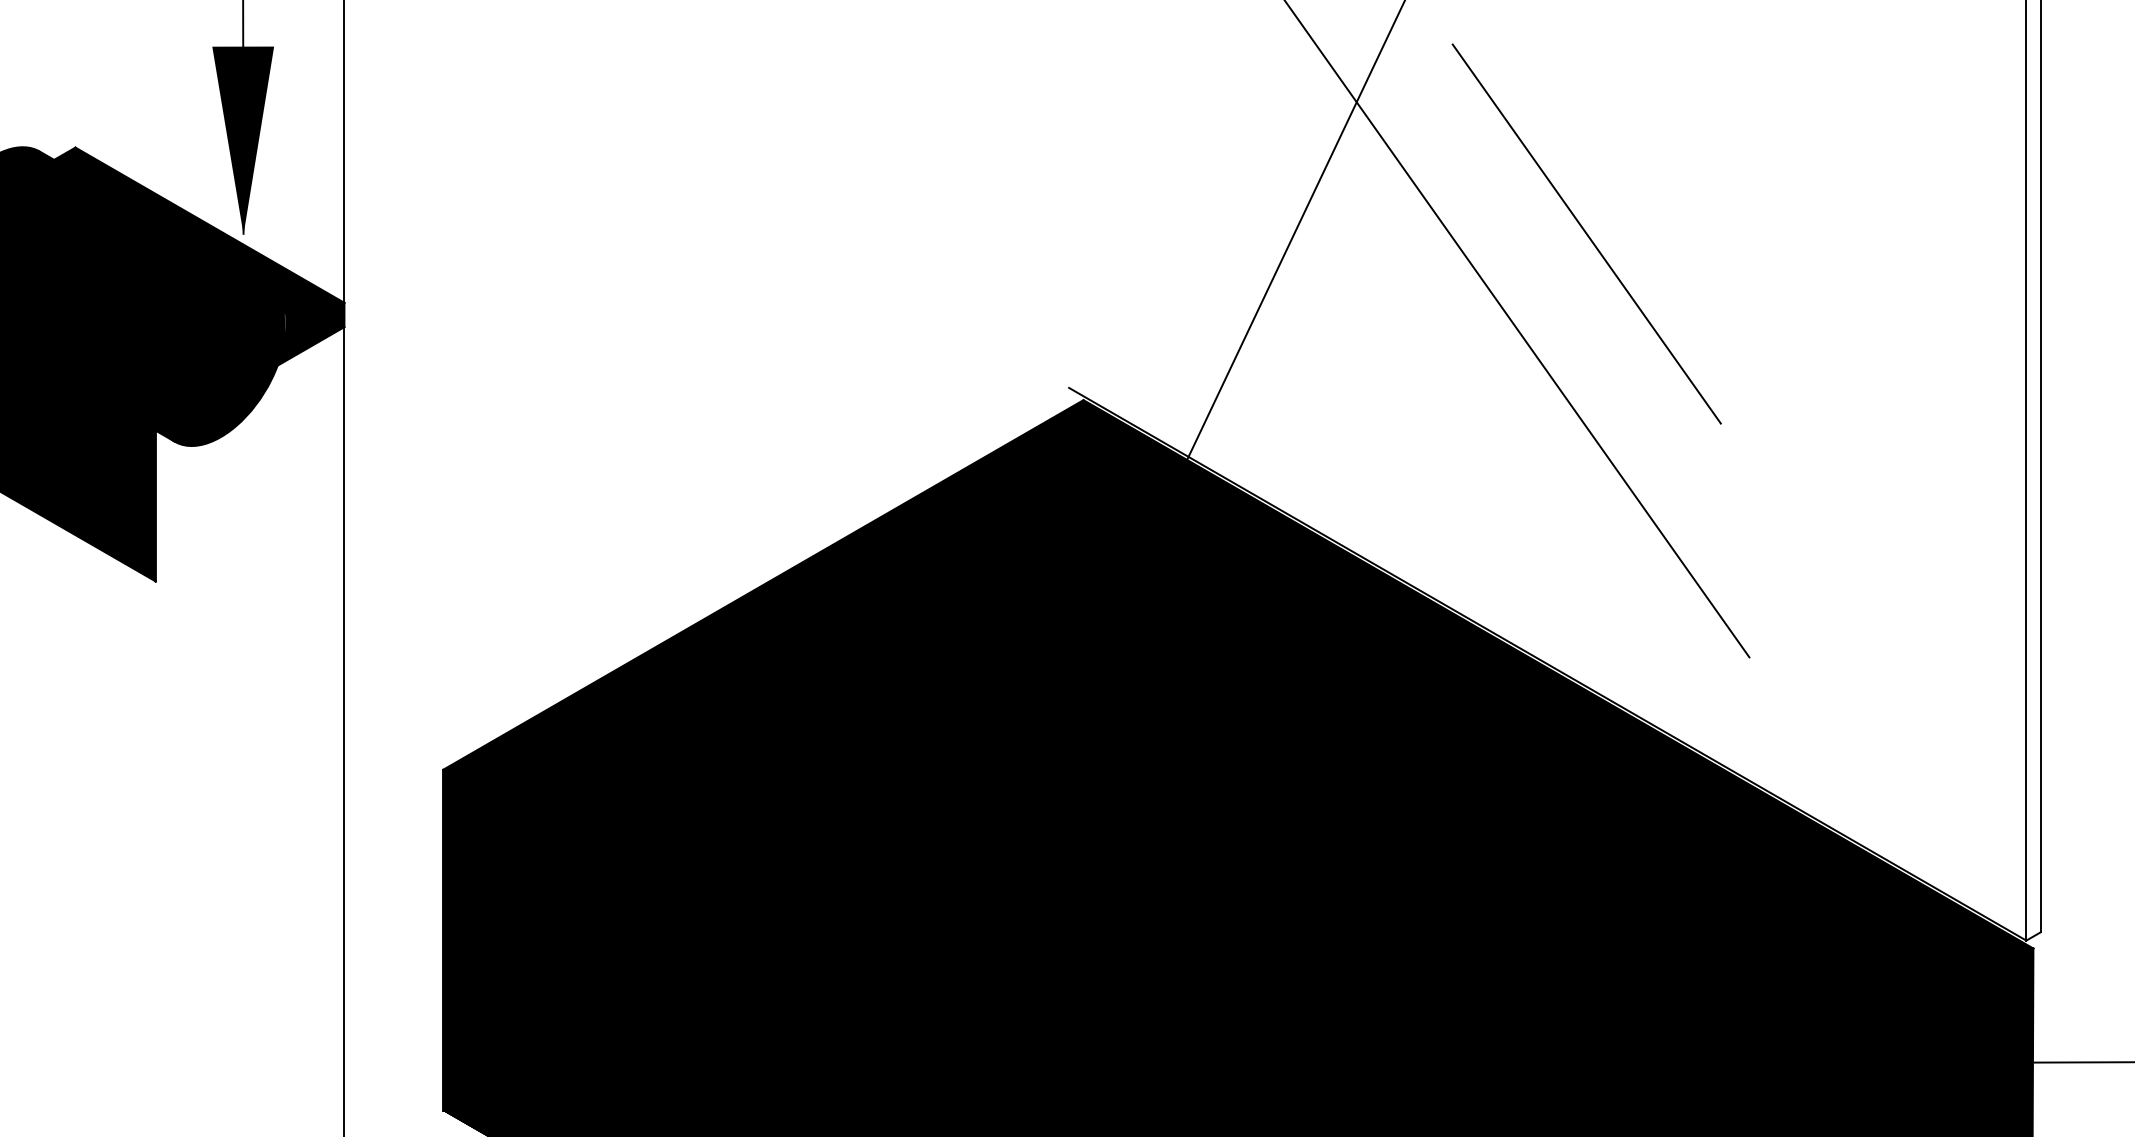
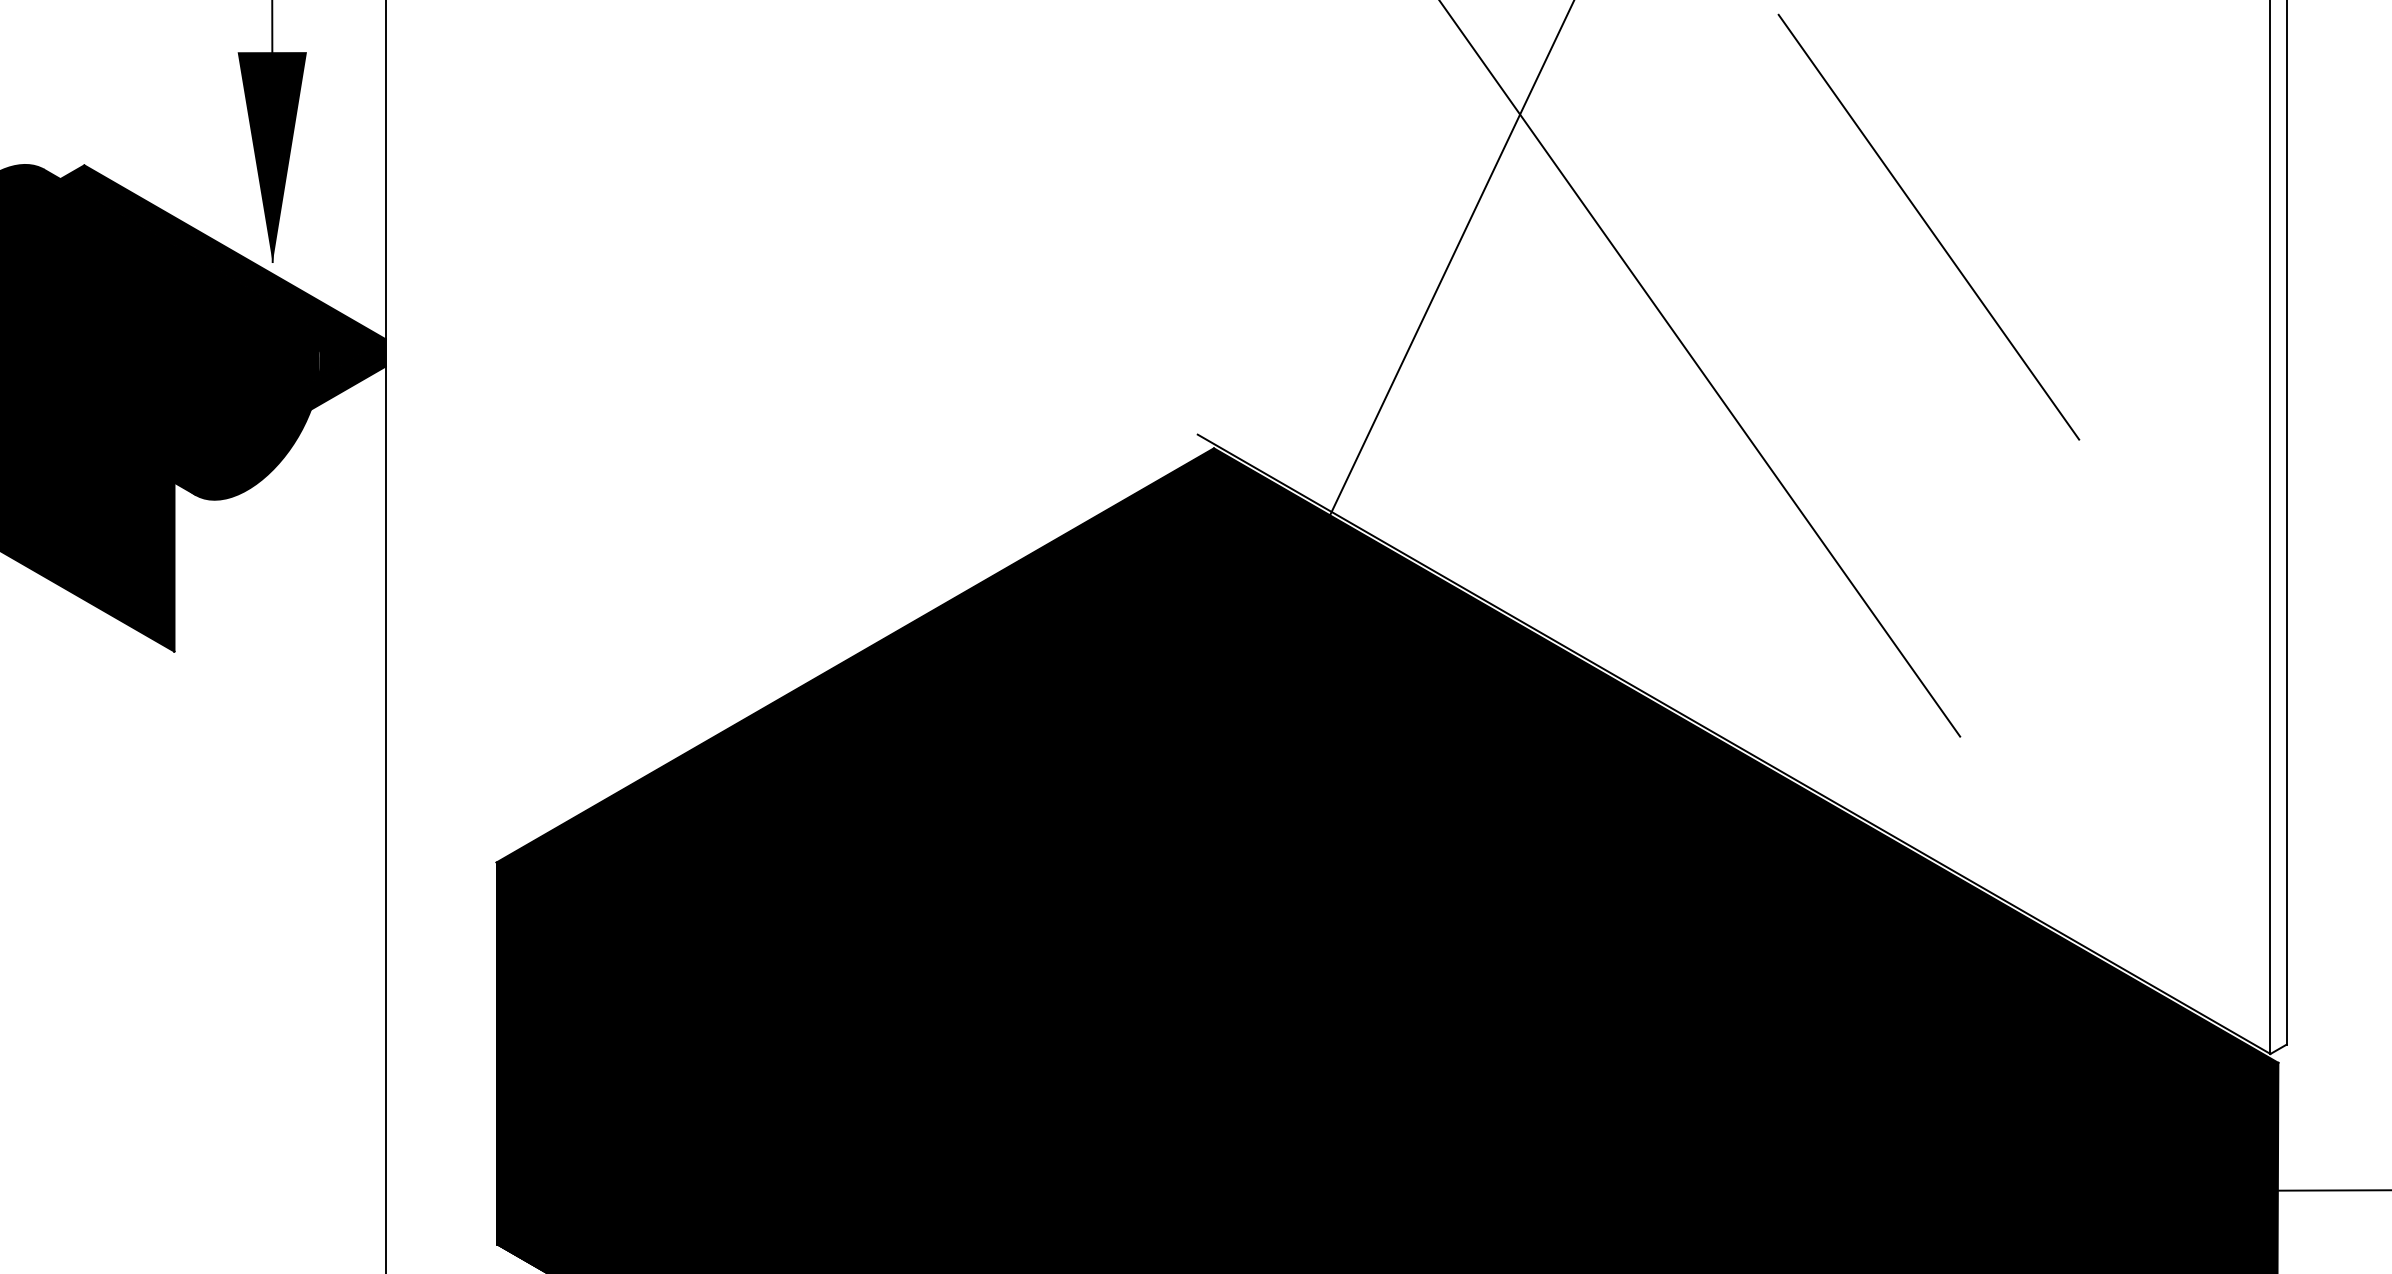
line: (1586, 233) -> (1928, 226), moved

